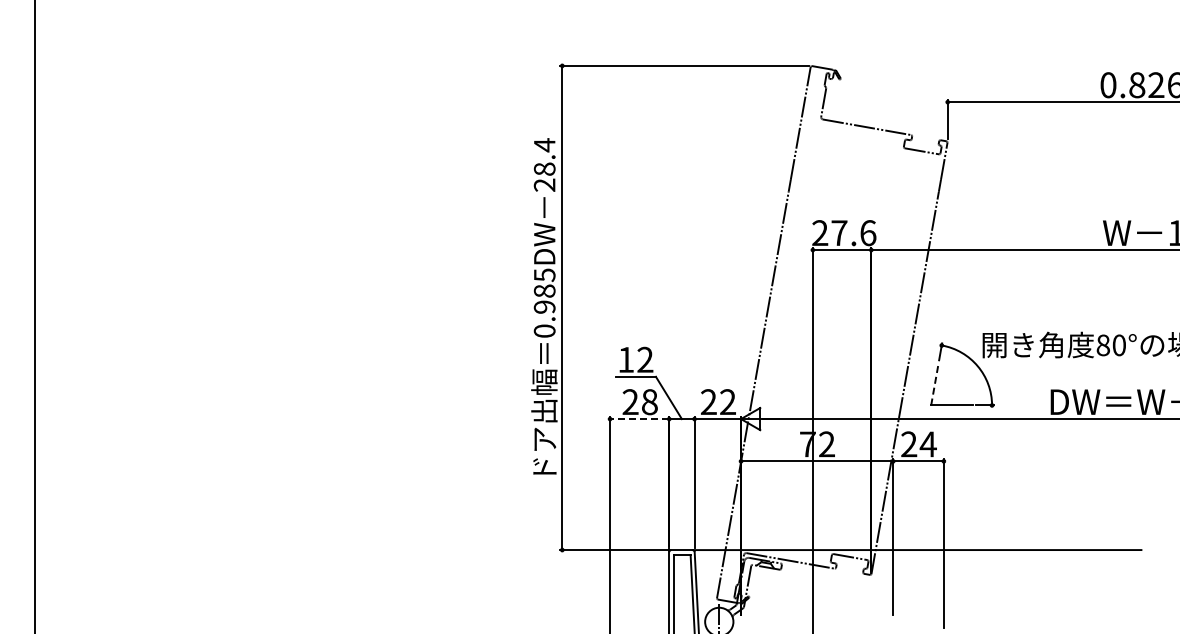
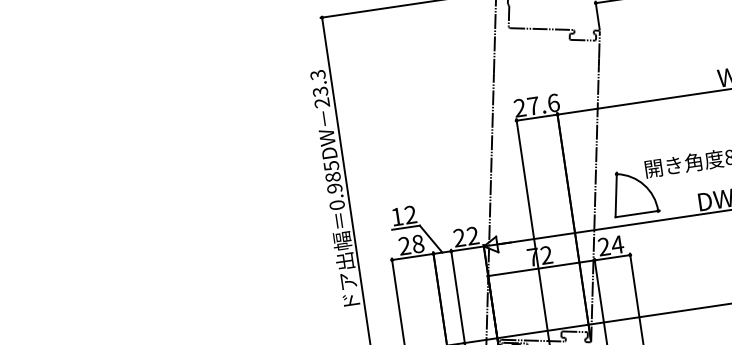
text: (544, 157) -> (319, 83), 28.4 -> 23.3
line: (934, 383) -> (615, 201), dashed -> solid
line: (639, 419) -> (412, 257), dashed -> solid

